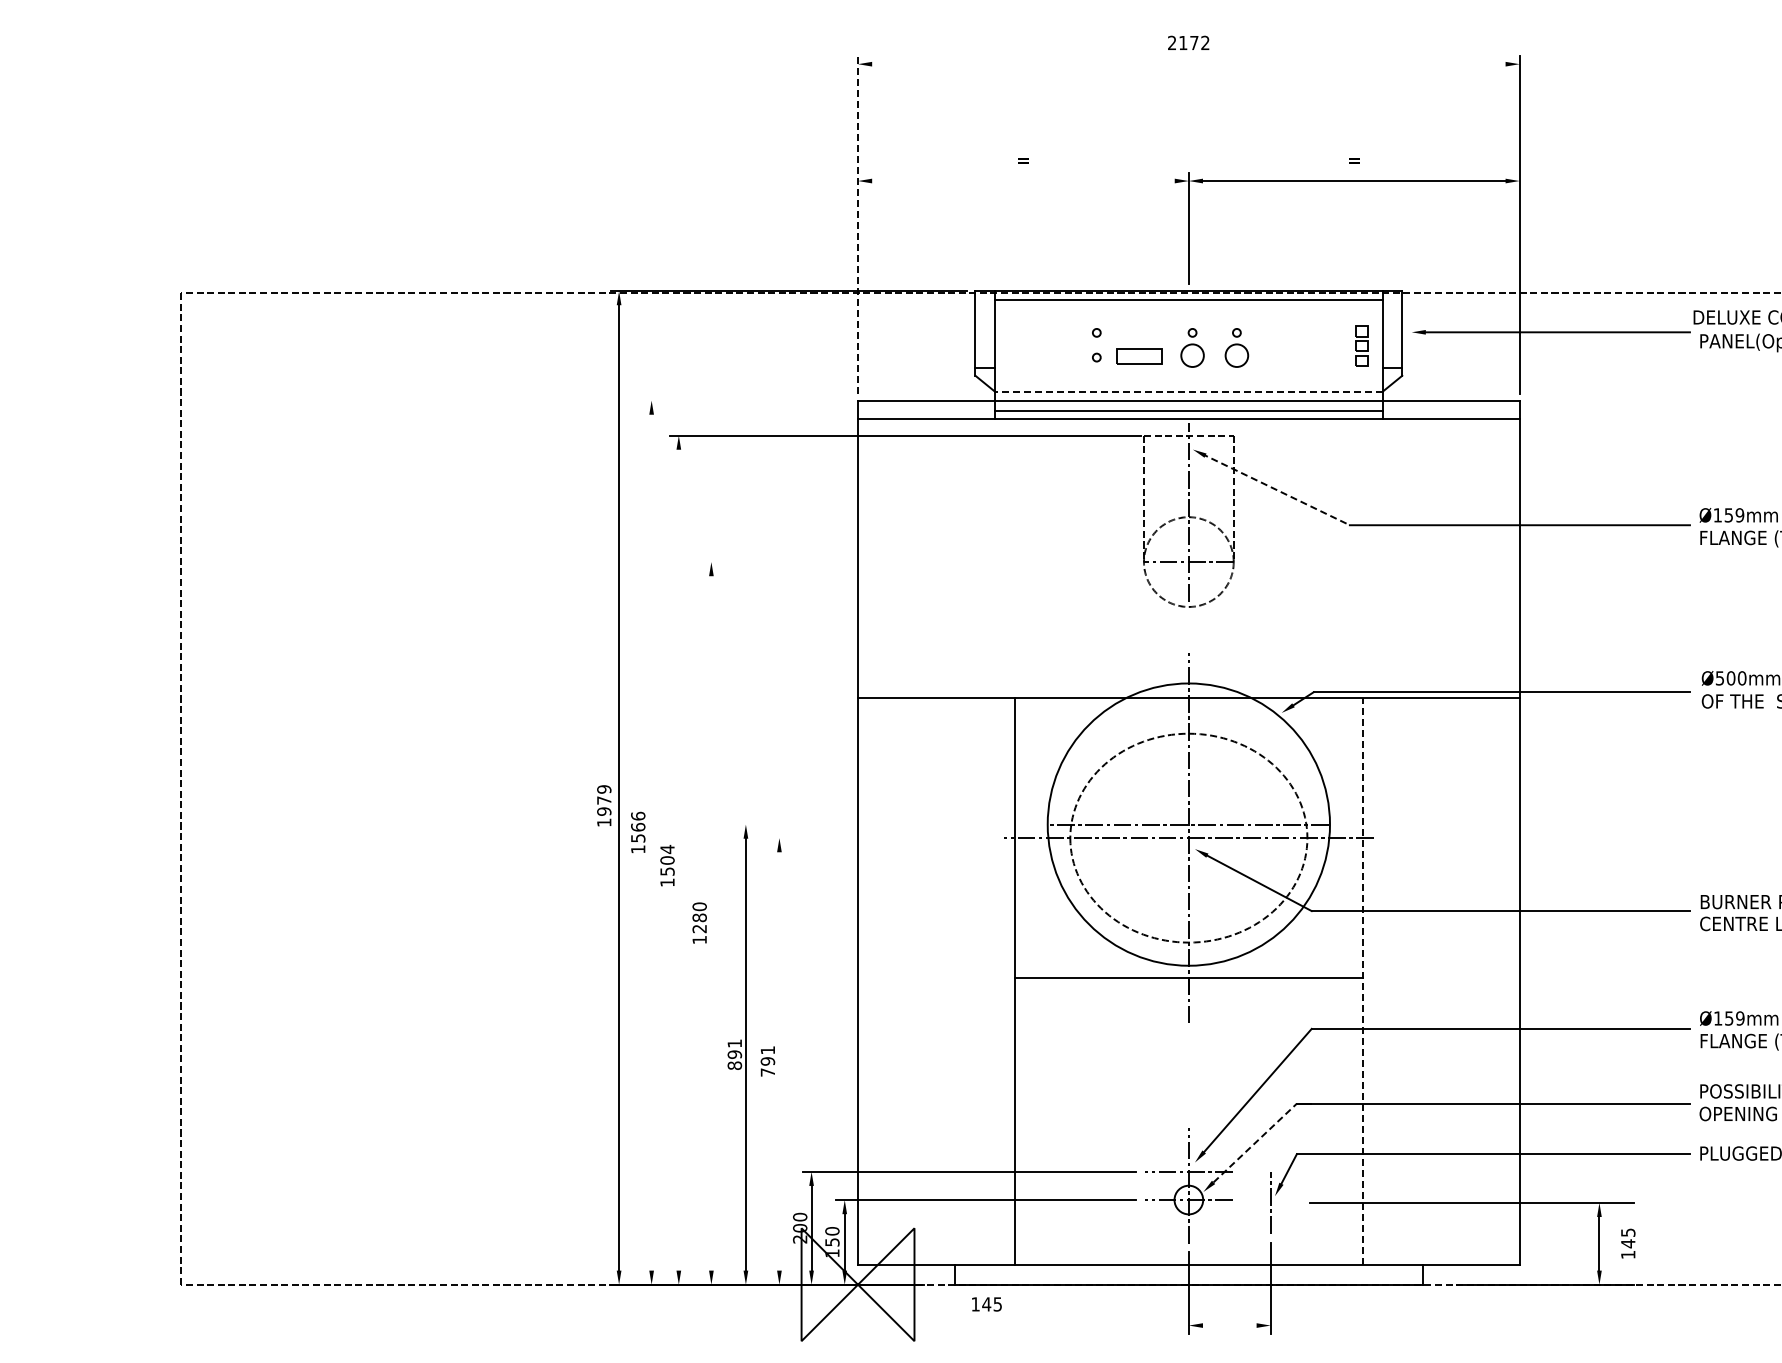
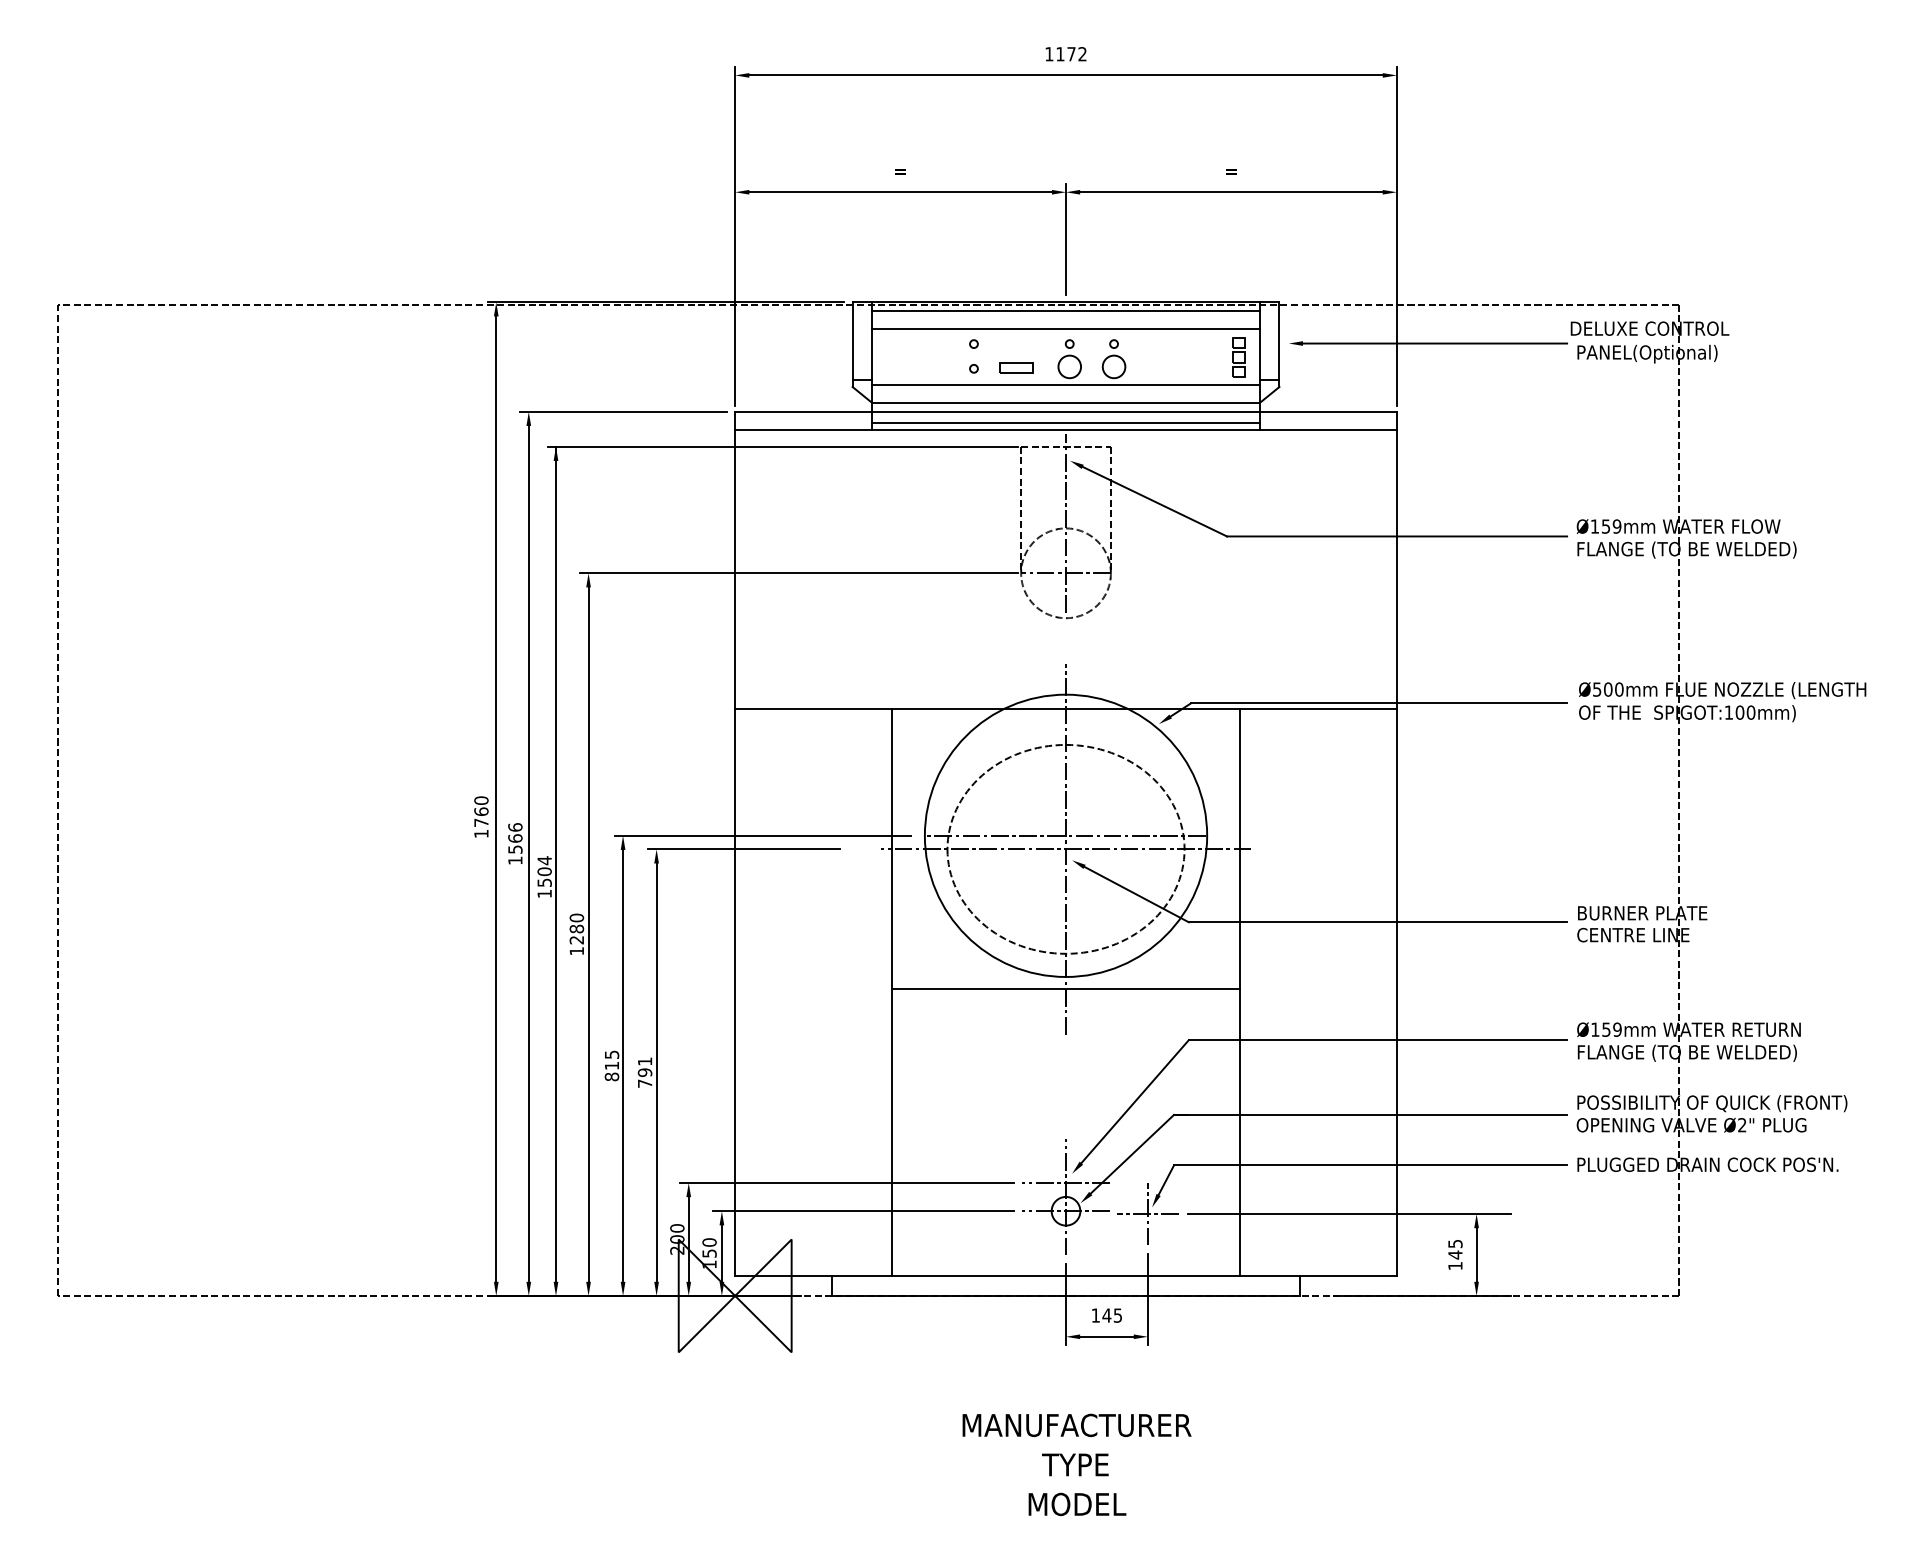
text: (1172, 43) -> (1049, 54), 2172 -> 1172
line: (1188, 64) -> (1065, 75), added
line: (1023, 181) -> (900, 192), added
line: (858, 224) -> (735, 235), dashed -> solid
line: (1188, 317) -> (1065, 328), added
part: (1139, 356) -> (1016, 367), size x0.71
line: (1188, 374) -> (1065, 385), added
line: (1189, 391) -> (1066, 402), dashed -> solid
line: (746, 400) -> (623, 411), added
line: (1276, 489) -> (1153, 500), dashed -> solid
line: (922, 562) -> (799, 573), added
text: (604, 800) -> (481, 811), 1979 -> 1760
line: (885, 824) -> (762, 835), added
line: (866, 838) -> (743, 849), added
line: (651, 842) -> (528, 853), added
line: (679, 852) -> (556, 863), added
line: (711, 923) -> (588, 934), added
line: (1362, 981) -> (1239, 992), dashed -> solid
text: (734, 1049) -> (611, 1060), 891 -> 815
line: (779, 1061) -> (656, 1072), added
line: (1255, 1142) -> (1132, 1153), dashed -> solid
line: (1270, 1203) -> (1147, 1214), added
text: (1628, 1243) -> (1455, 1254), moved
text: (986, 1304) -> (1106, 1315), moved
line: (1229, 1325) -> (1106, 1336), added

